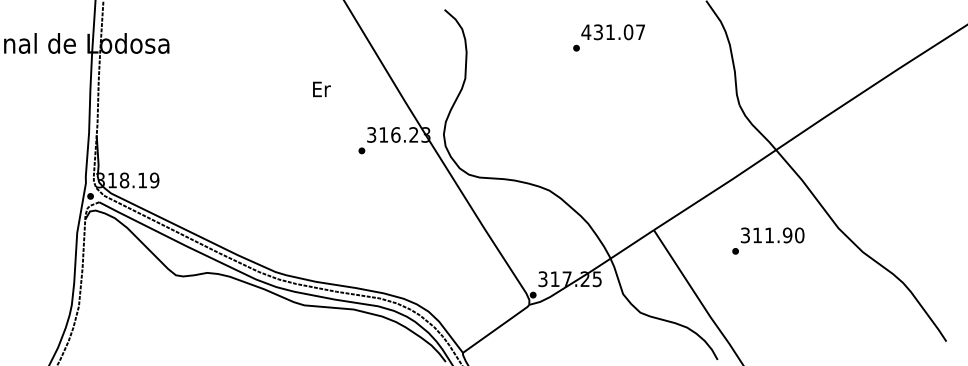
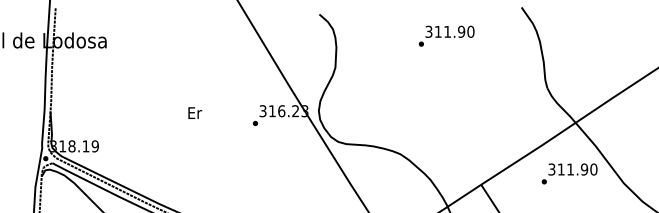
text: (613, 32) -> (449, 32), 431.07 -> 311.90
text: (321, 89) -> (194, 113), moved
text: (768, 240) -> (569, 173), moved

